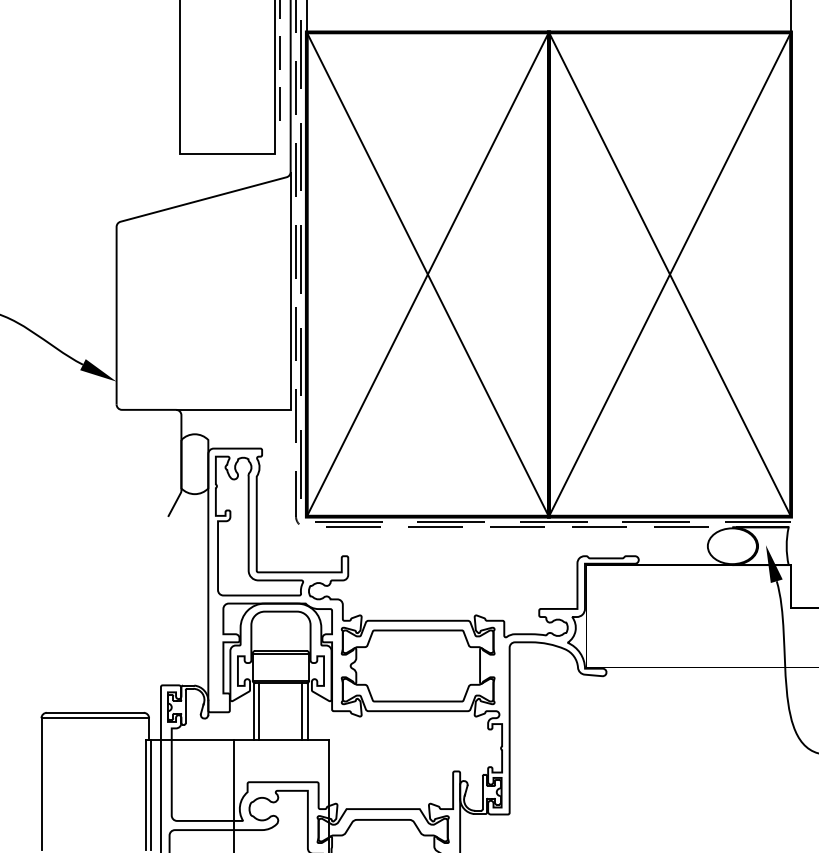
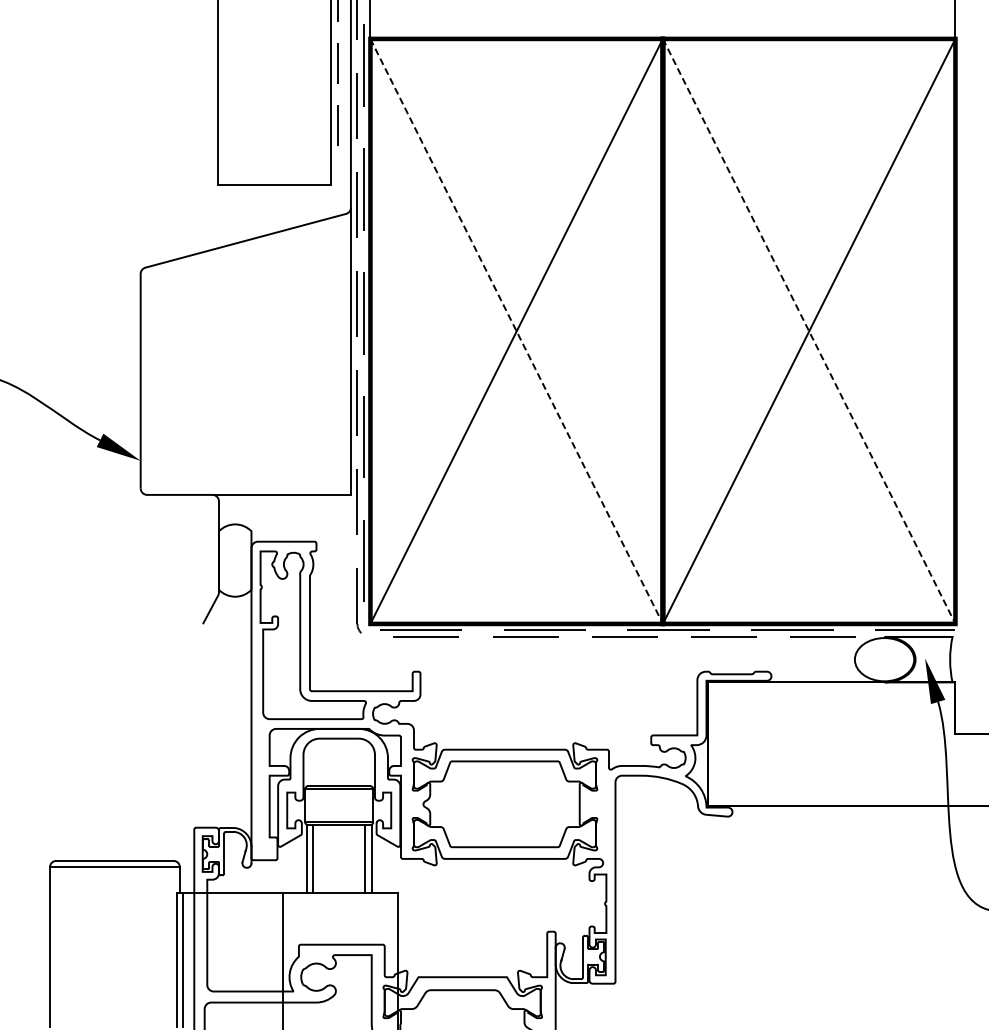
line: (427, 274) -> (516, 331), solid -> dashed
line: (670, 274) -> (809, 331), solid -> dashed

